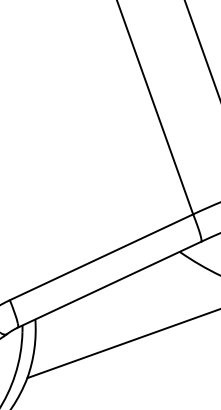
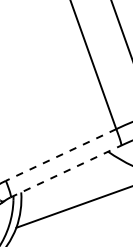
line: (102, 256) -> (61, 154), solid -> dashed
line: (110, 284) -> (66, 171), solid -> dashed

